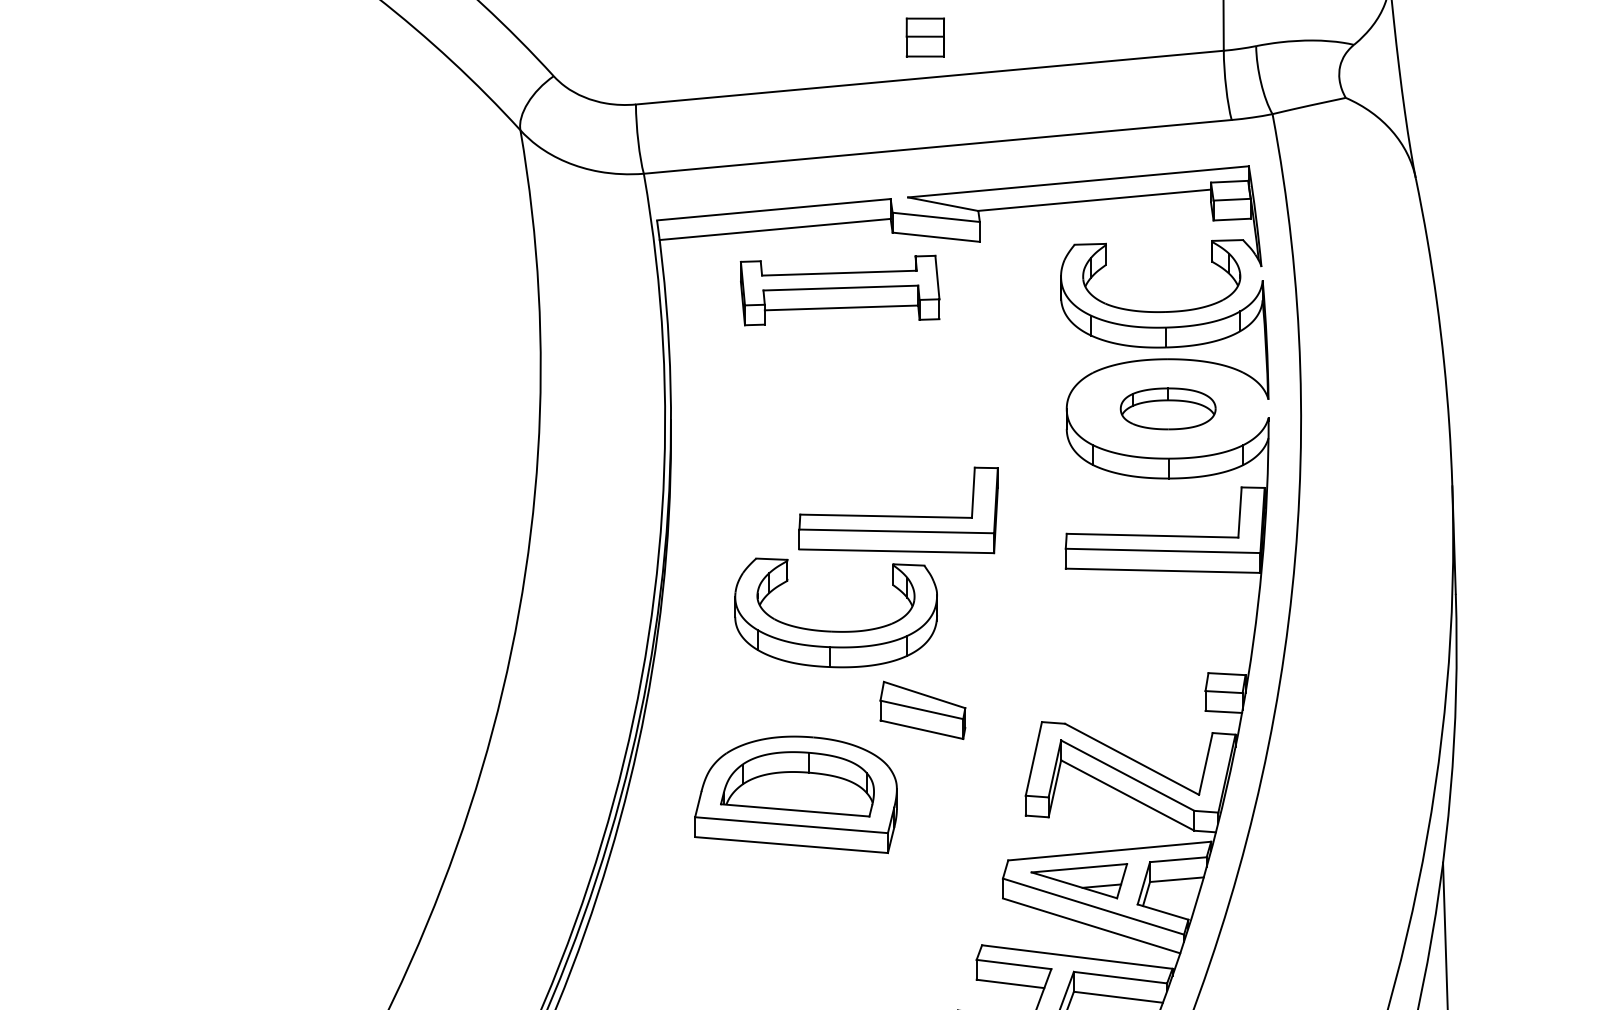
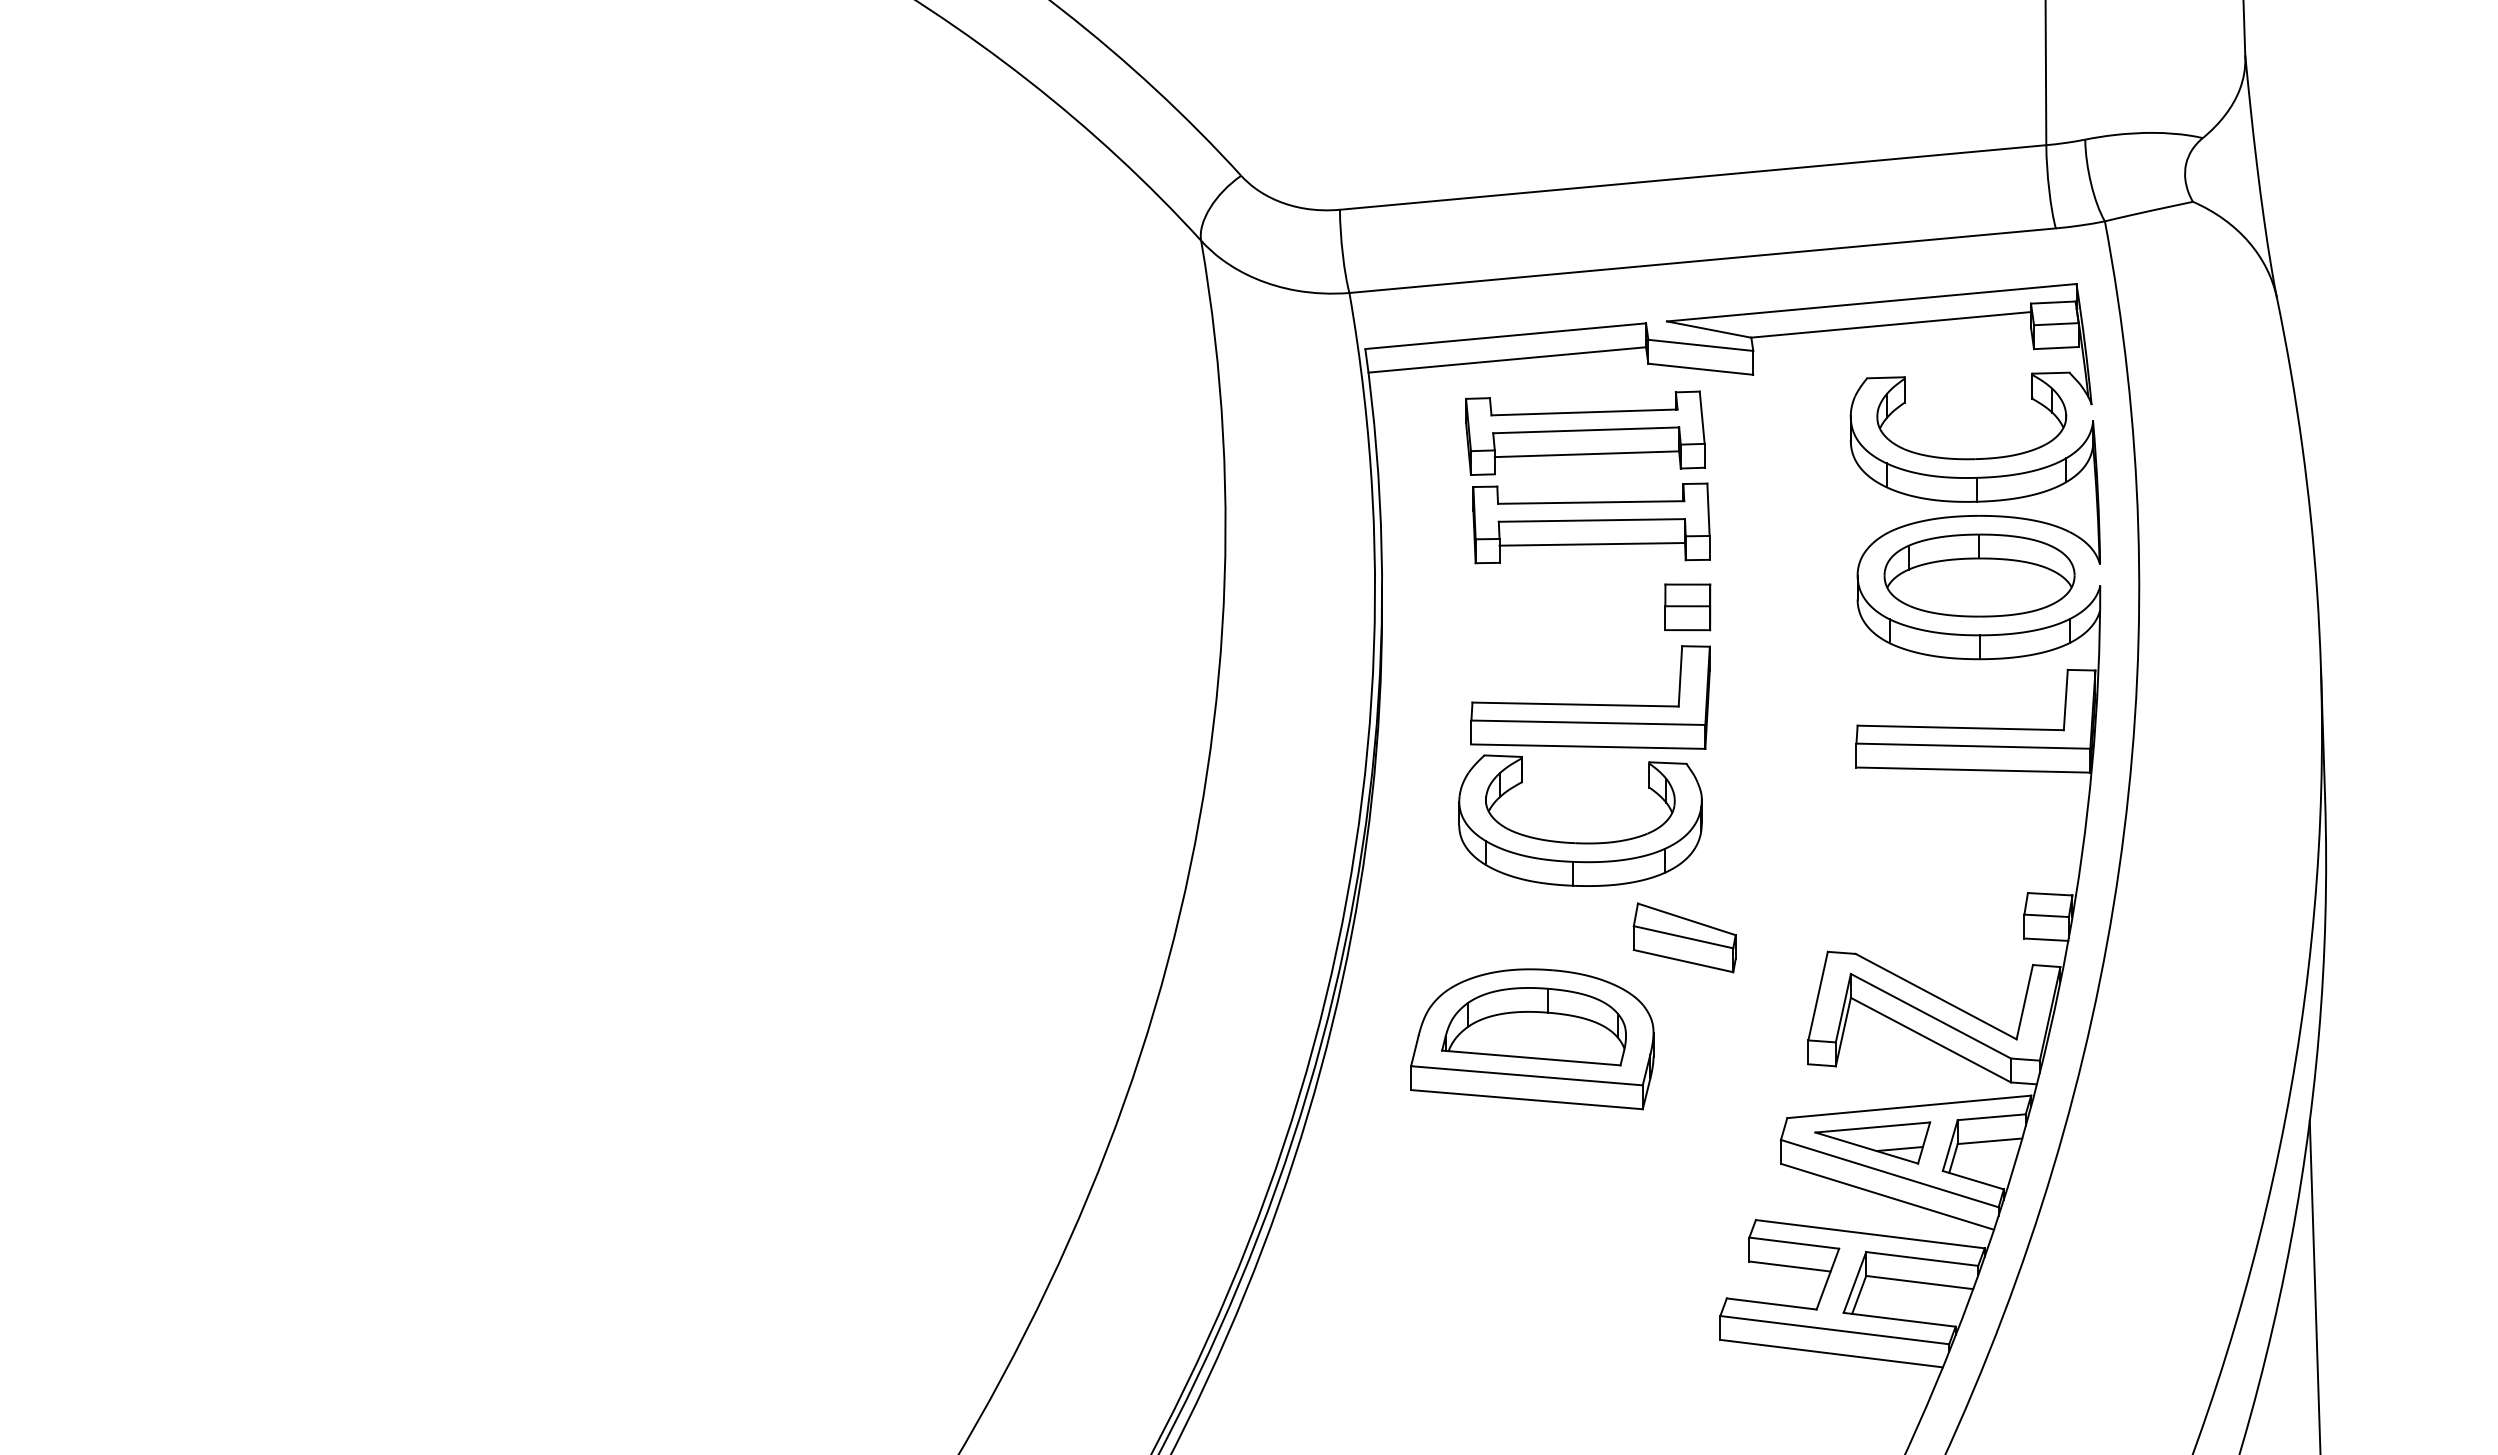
part: (925, 37) -> (1687, 607), moved
part: (845, 365) -> (1591, 523), added
part: (1168, 408) -> (1979, 575), size x1.67
part: (897, 515) -> (1589, 703), moved

